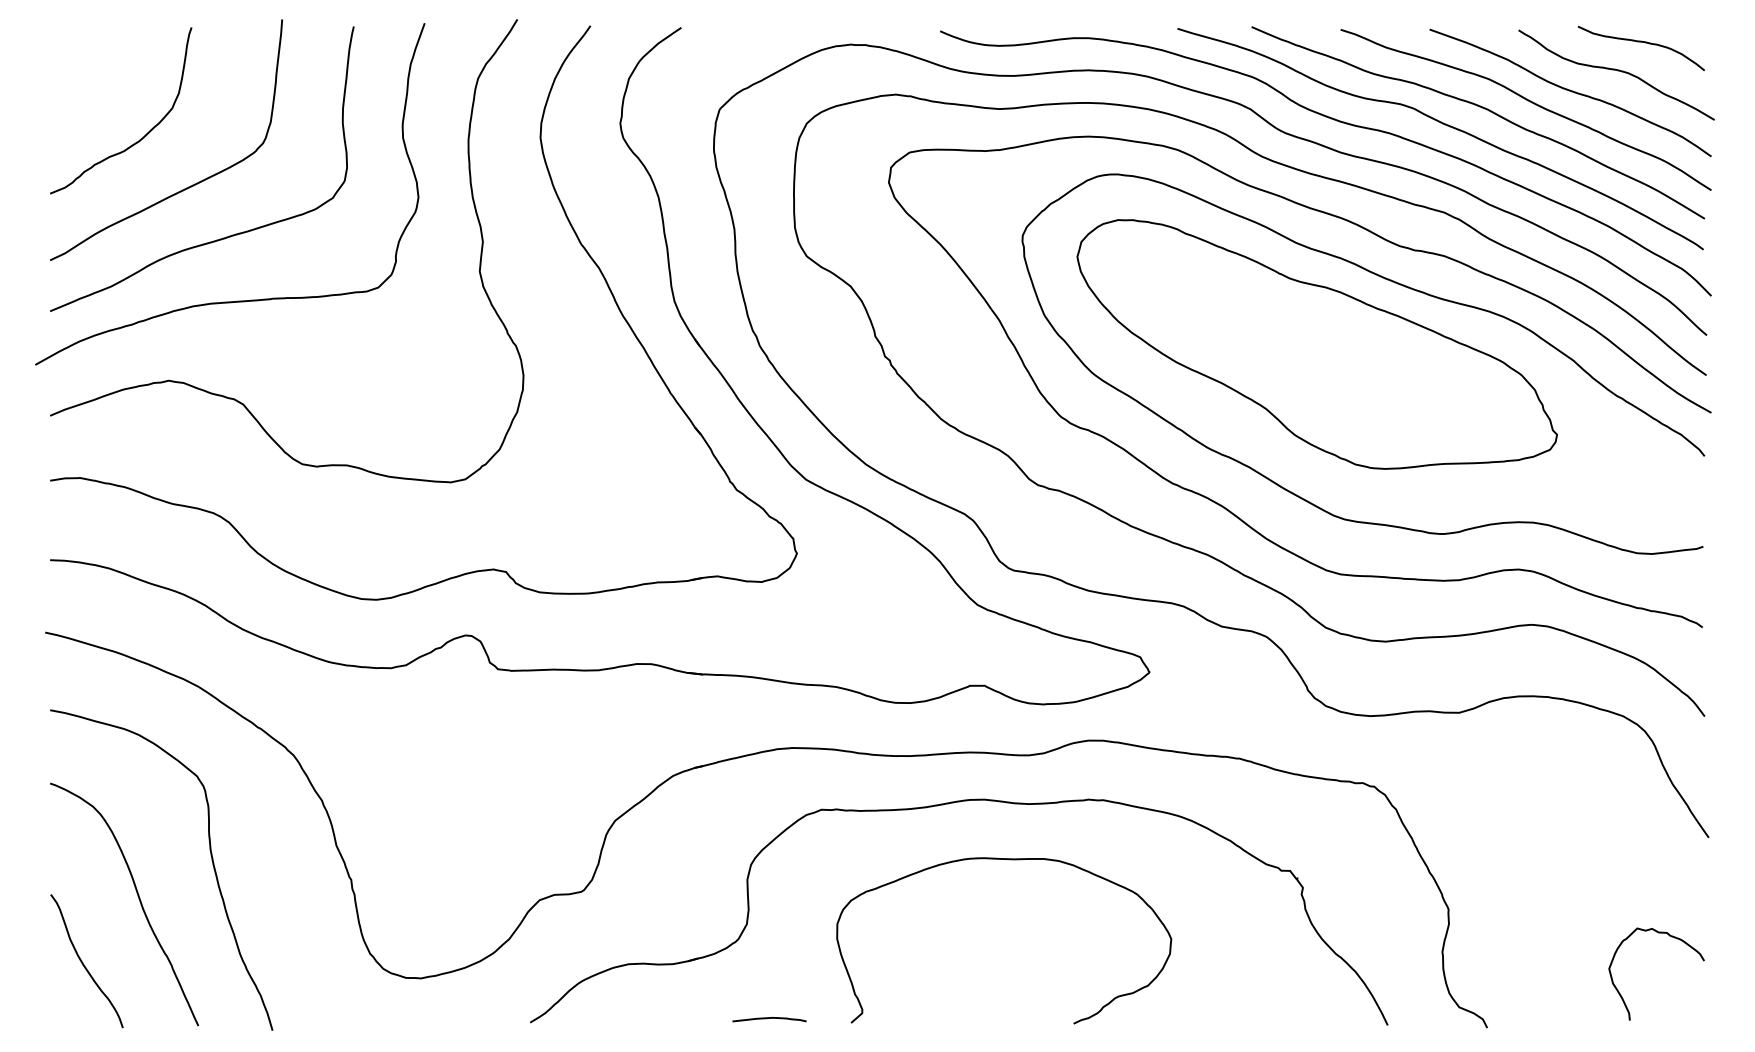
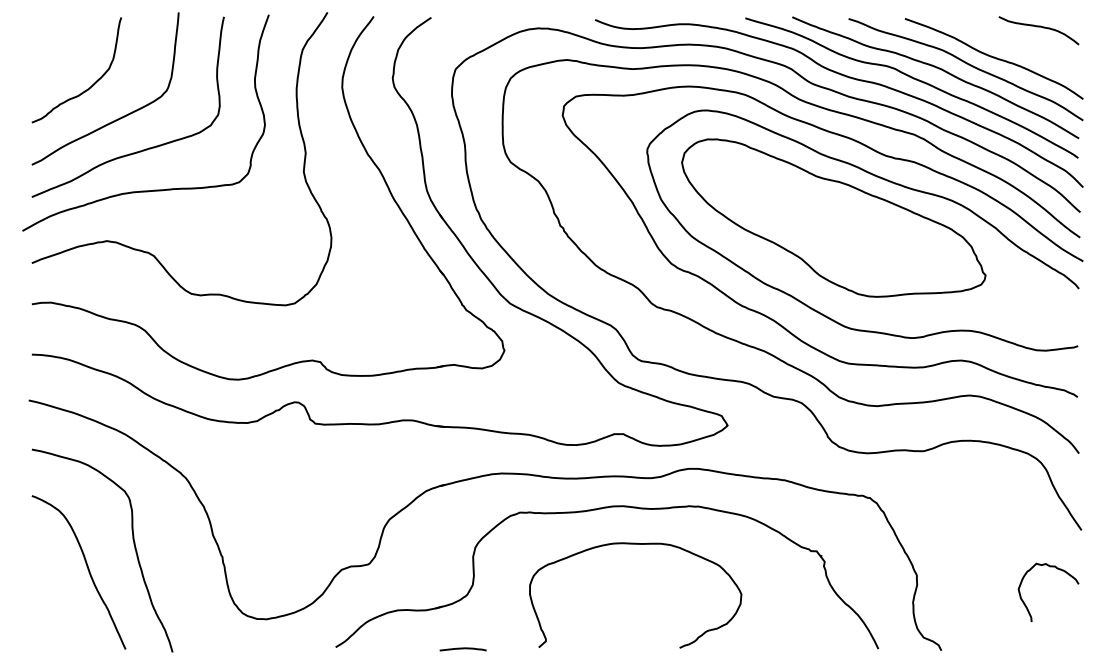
curve: (1616, 71) -> (1023, 45), removed
curve: (1673, 939) -> (1059, 570), moved
curve: (84, 962) -> (53, 609), removed
curve: (768, 1019) -> (462, 649), moved

